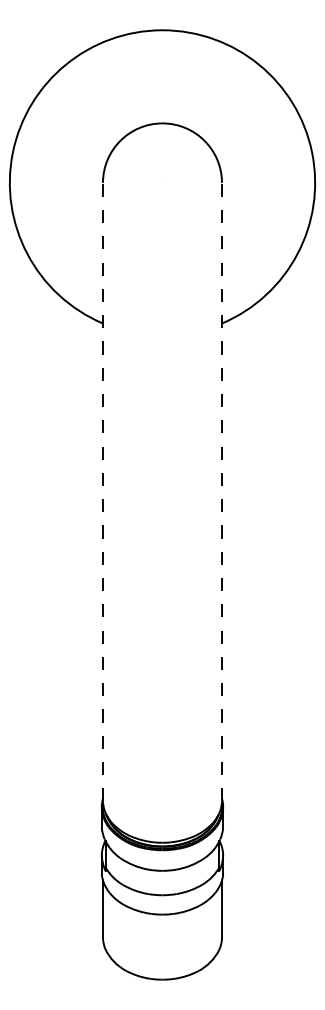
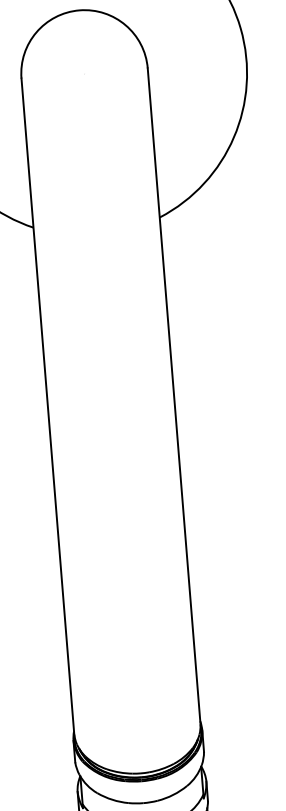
line: (102, 491) -> (47, 405), dashed -> solid
line: (222, 491) -> (174, 395), dashed -> solid

